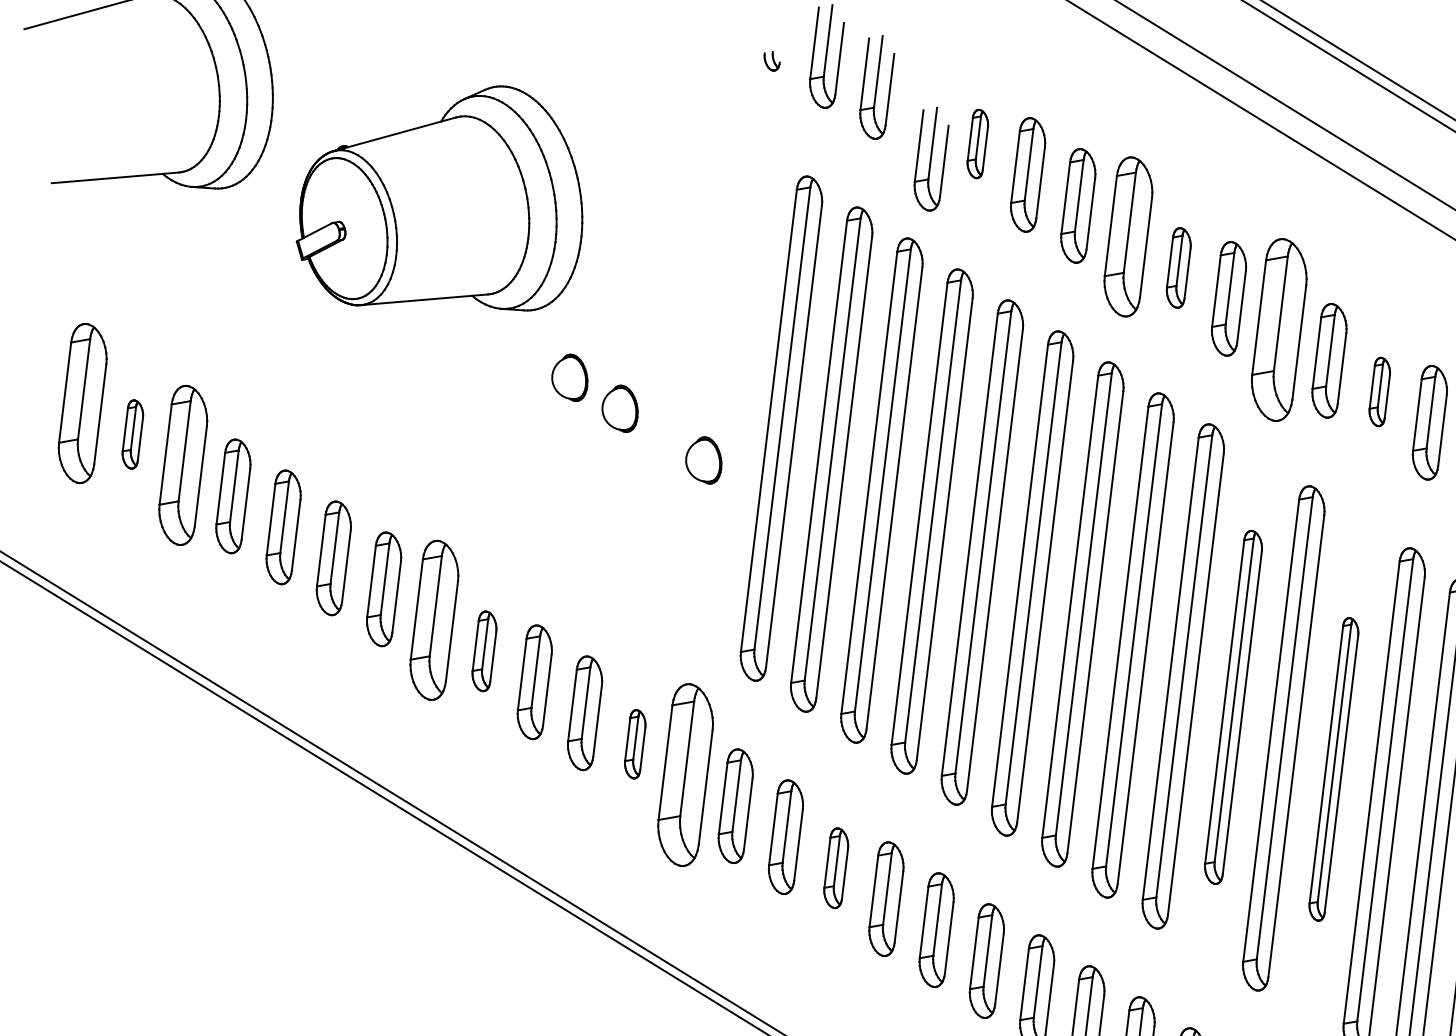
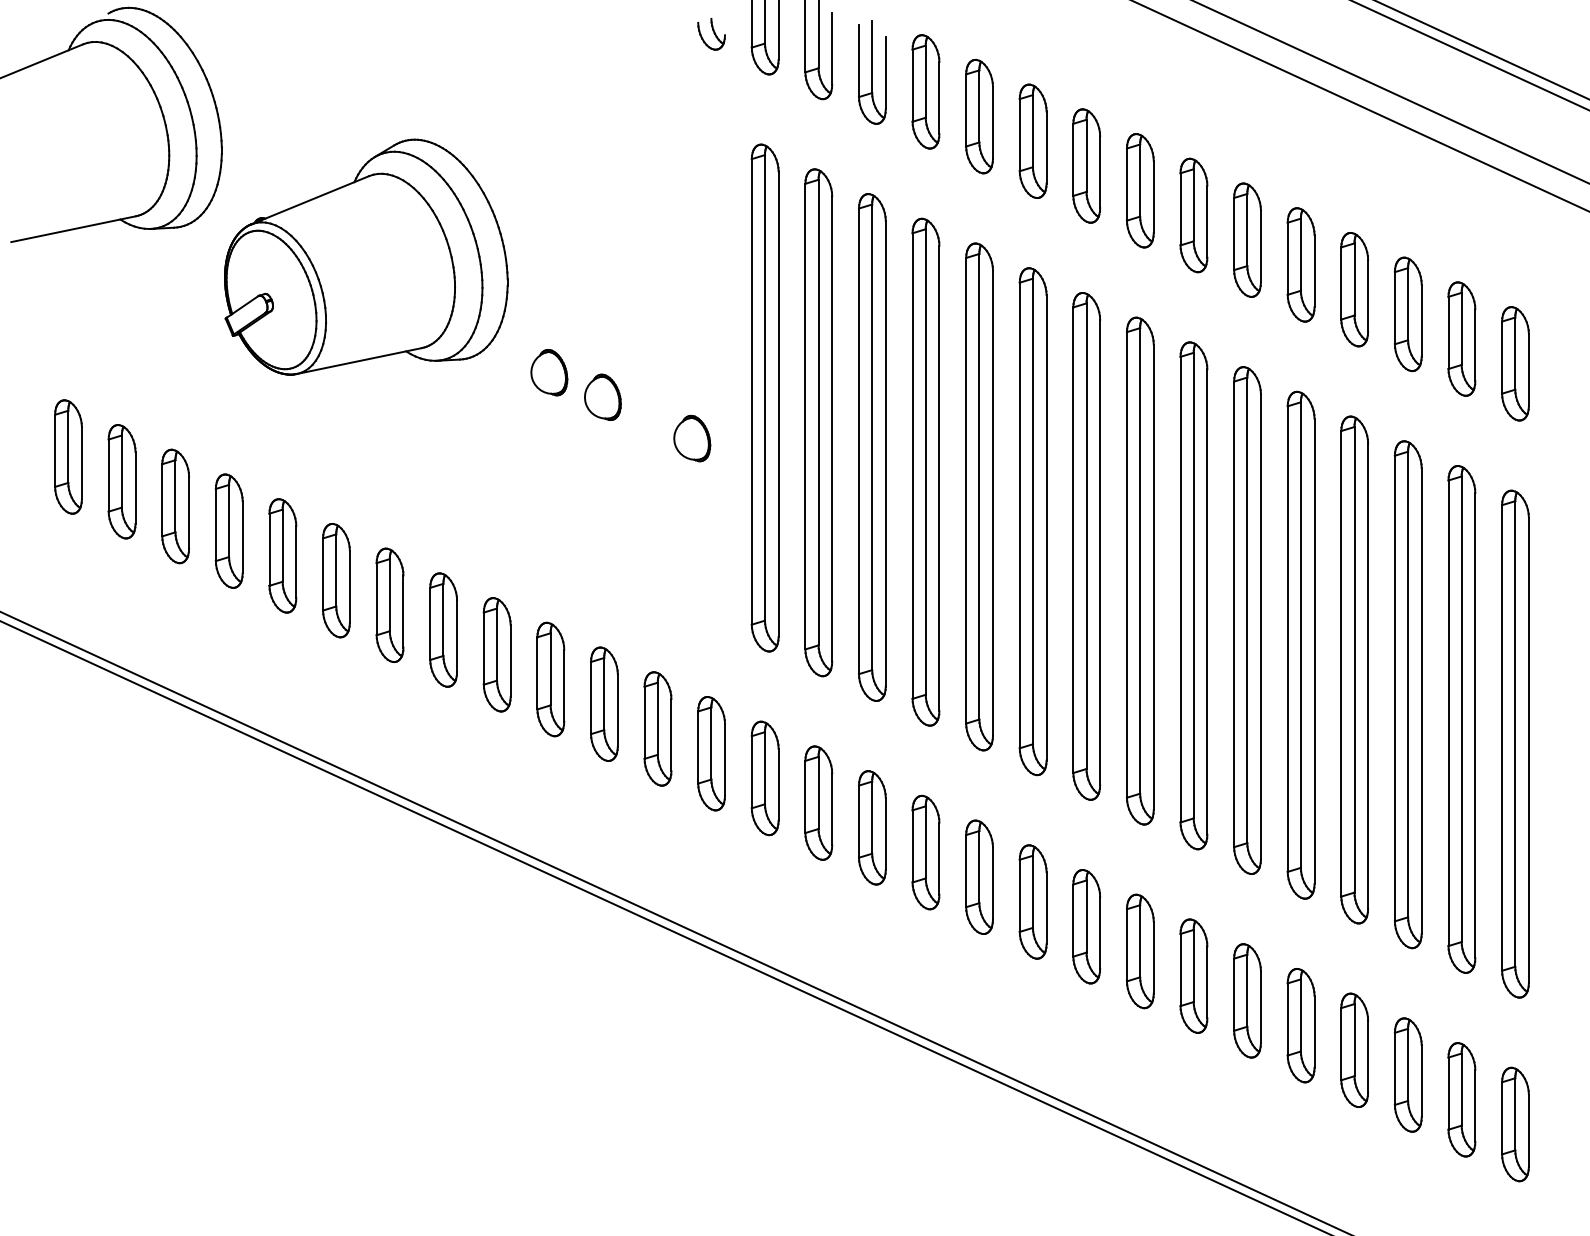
part: (771, 61) -> (711, 34), size x1.67
part: (977, 143) -> (925, 91), size x1.67
part: (931, 159) -> (872, 72), moved
part: (444, 196) -> (366, 256), moved
part: (1128, 236) -> (1086, 165), size x0.71
part: (1178, 267) -> (1140, 190), size x1.43
part: (1279, 329) -> (1247, 239), size x0.62
part: (1379, 391) -> (1354, 289), size x1.67
part: (82, 402) -> (68, 456), size x0.71
part: (132, 434) -> (121, 481), size x1.67
part: (182, 465) -> (175, 506), size x0.71
part: (434, 619) -> (443, 629), size x0.71
part: (483, 650) -> (496, 654), size x1.43
part: (1233, 707) -> (1247, 620), size x1.43
part: (634, 743) -> (657, 728), size x1.67
part: (1333, 768) -> (1354, 669), size x1.67
part: (685, 775) -> (711, 753), size x0.62
part: (836, 867) -> (872, 827), size x1.43

